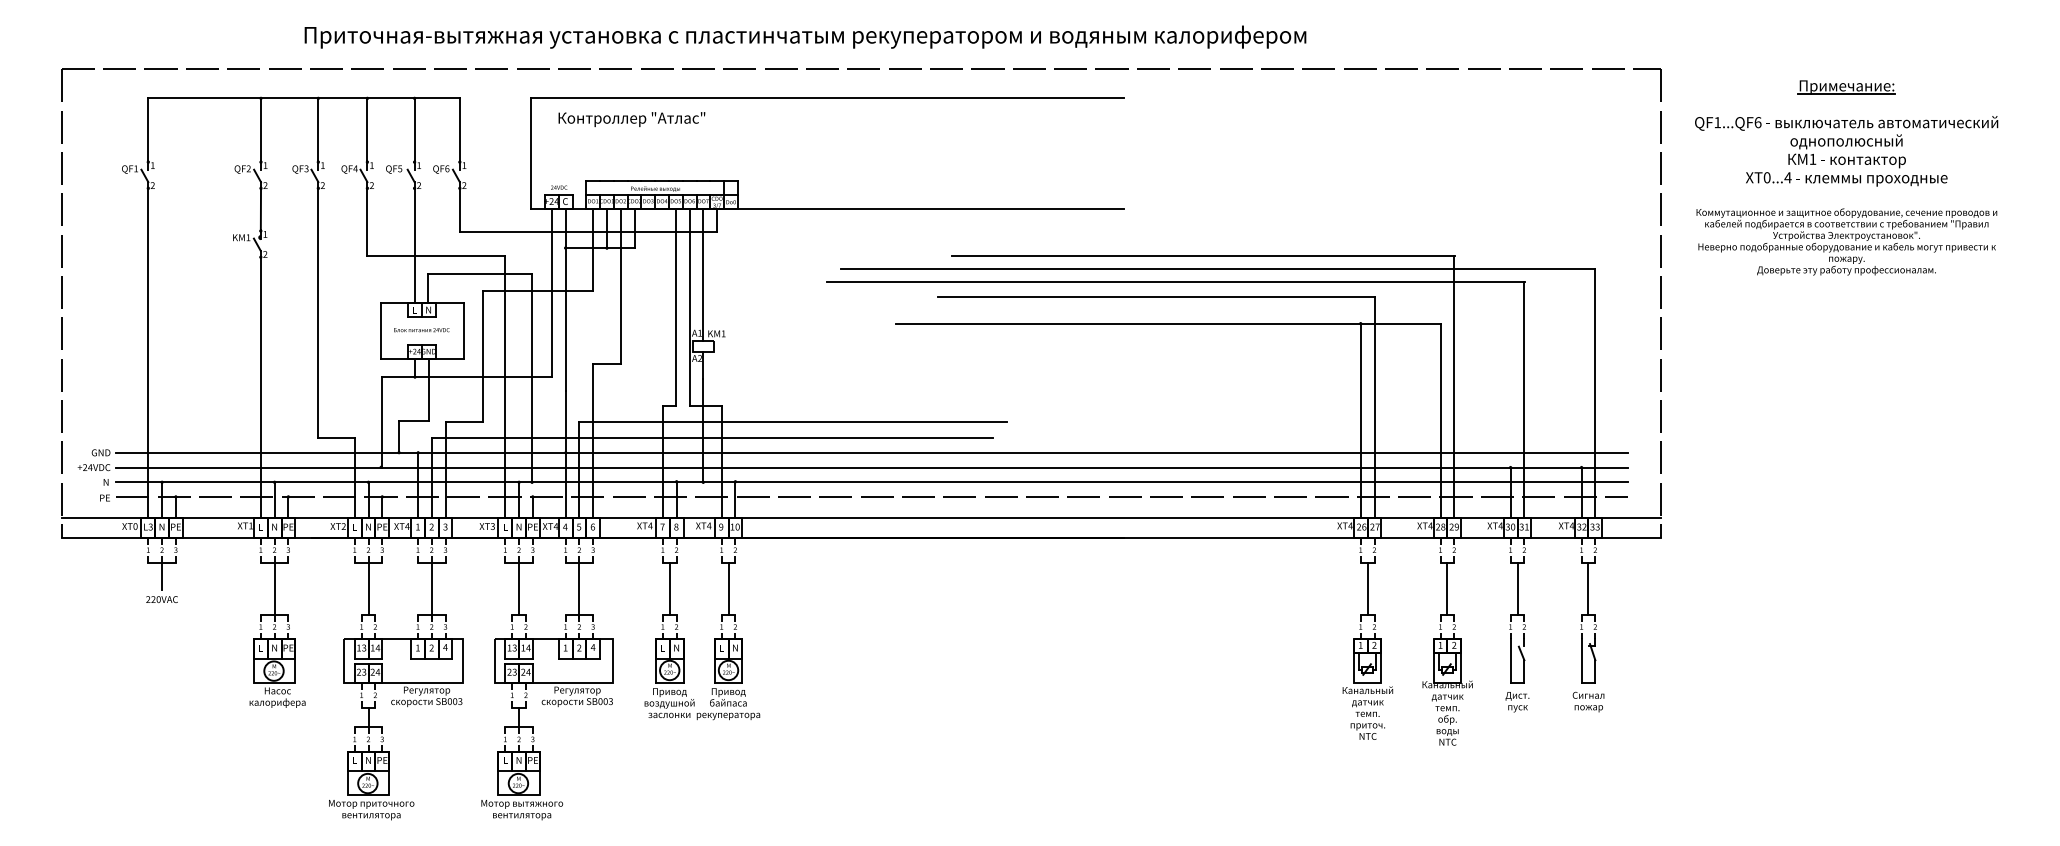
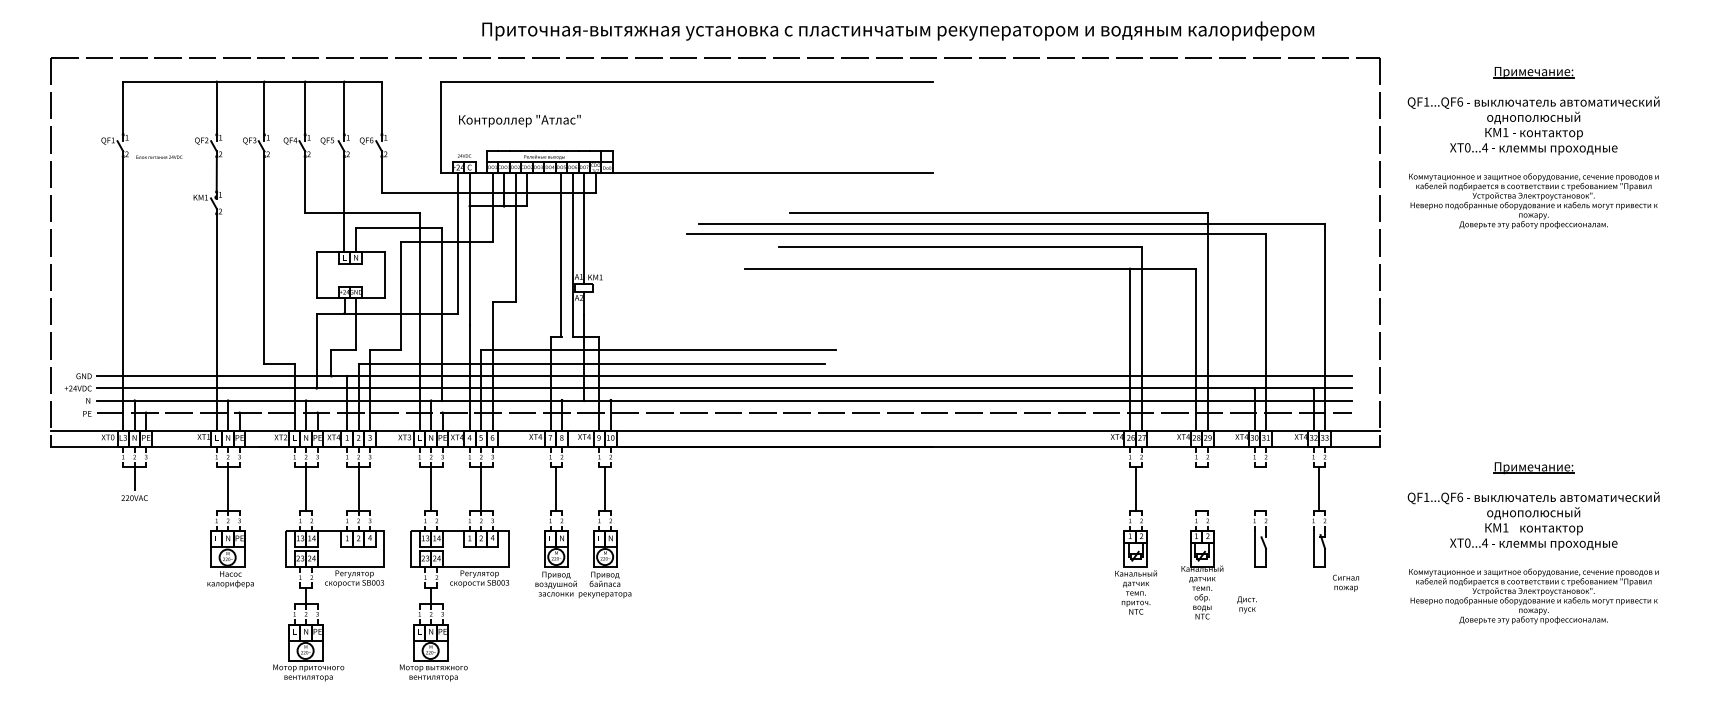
text: (805, 36) -> (898, 30), moved
text: (631, 119) -> (519, 121), moved
text: (421, 330) -> (159, 157), moved
line: (1447, 588) -> (1202, 488), removed
line: (1517, 588) -> (1260, 488), removed
part: (1846, 653) -> (1533, 542), added
text: (1588, 701) -> (1345, 582), moved
text: (1517, 702) -> (1247, 605), moved

